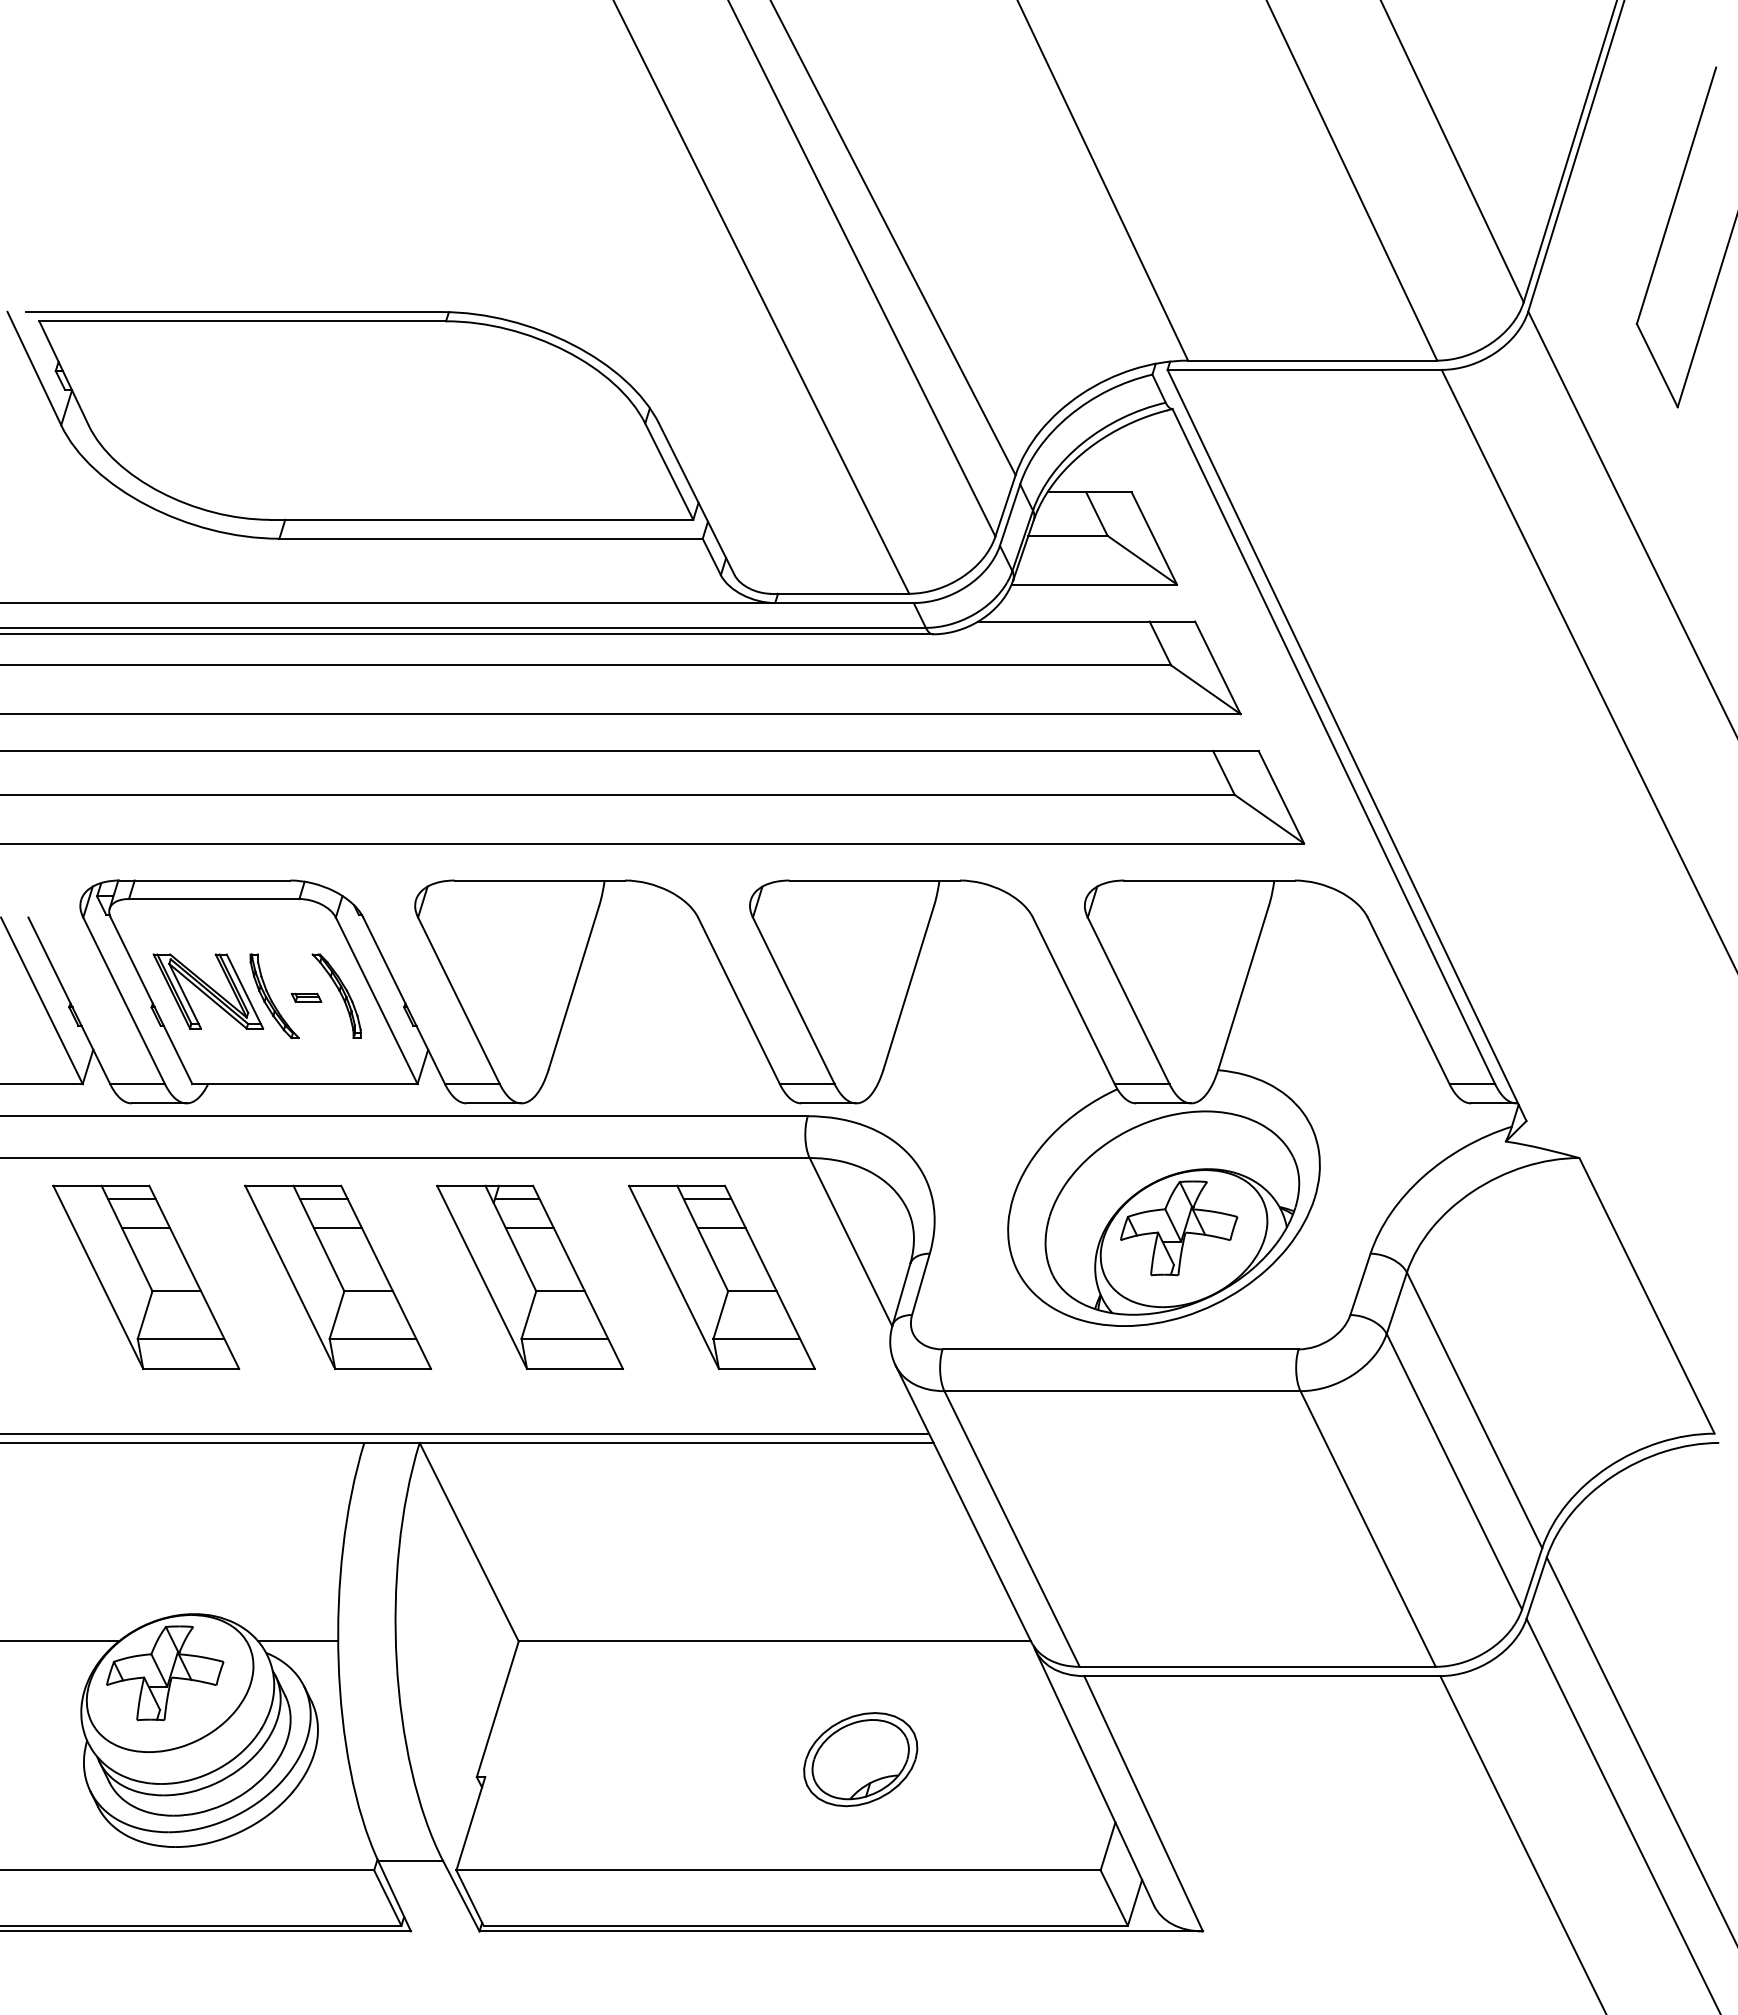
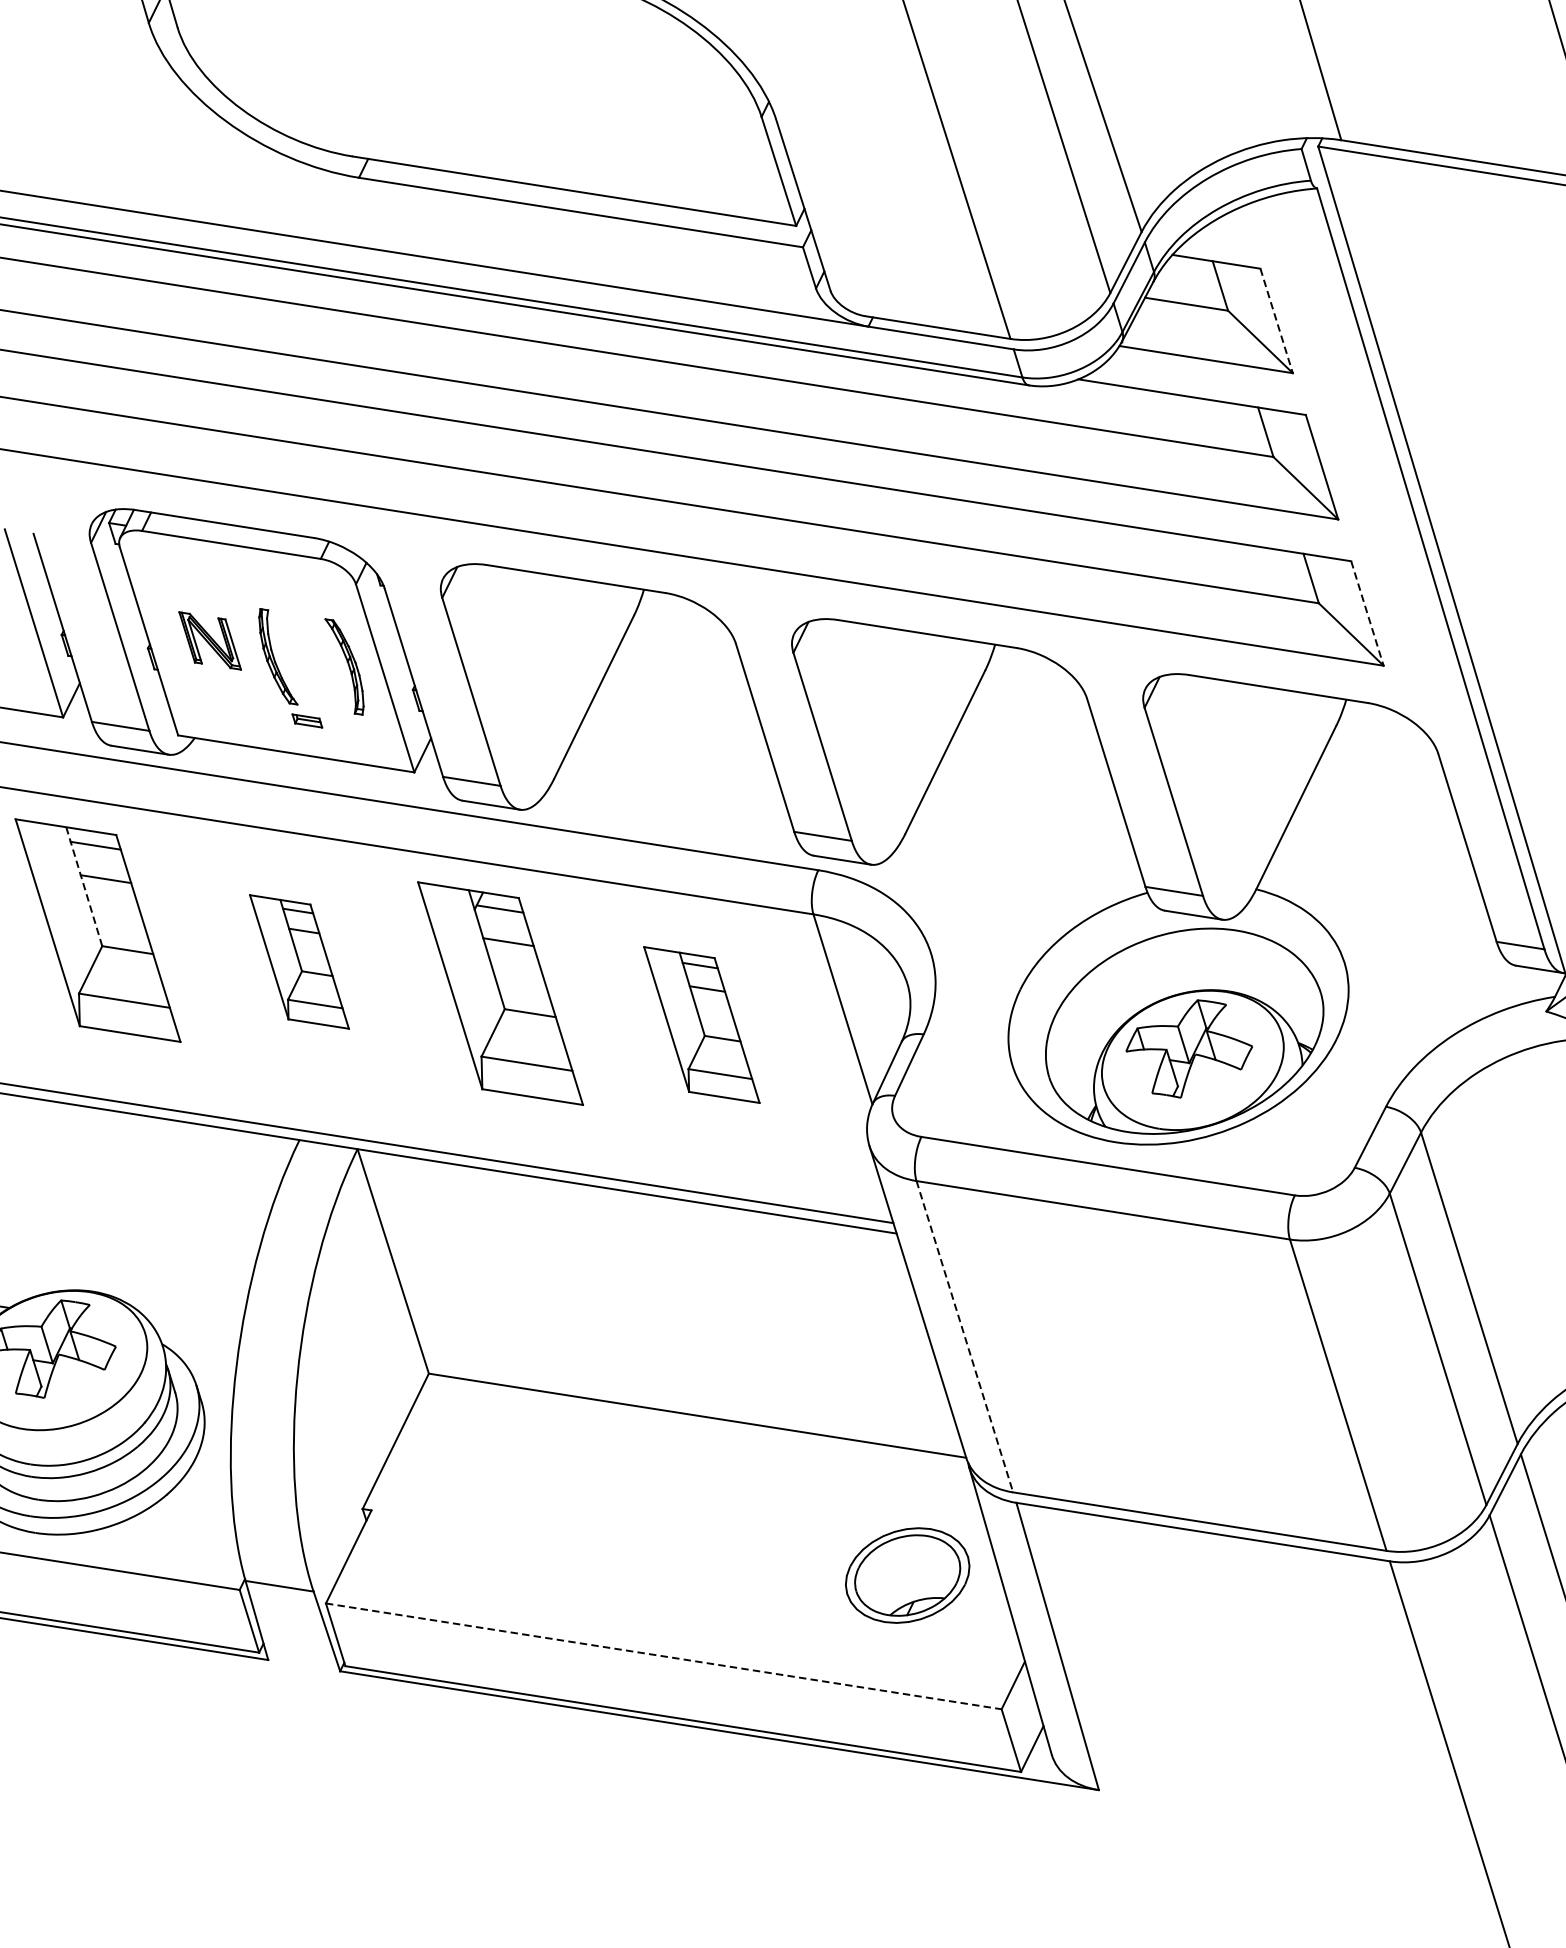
line: (1154, 538) -> (1276, 321), solid -> dashed
line: (1281, 797) -> (1367, 613), solid -> dashed
part: (208, 991) -> (210, 640), size x0.6
part: (306, 997) -> (307, 720), moved
line: (127, 1238) -> (84, 886), solid -> dashed
part: (338, 1276) -> (299, 961), size x0.6
part: (721, 1276) -> (701, 1024), size x0.7
line: (1012, 1529) -> (965, 1337), solid -> dashed
line: (298, 1641) -> (197, 1337), removed
part: (860, 1759) -> (907, 1575), moved
line: (779, 1870) -> (664, 1656), solid -> dashed

